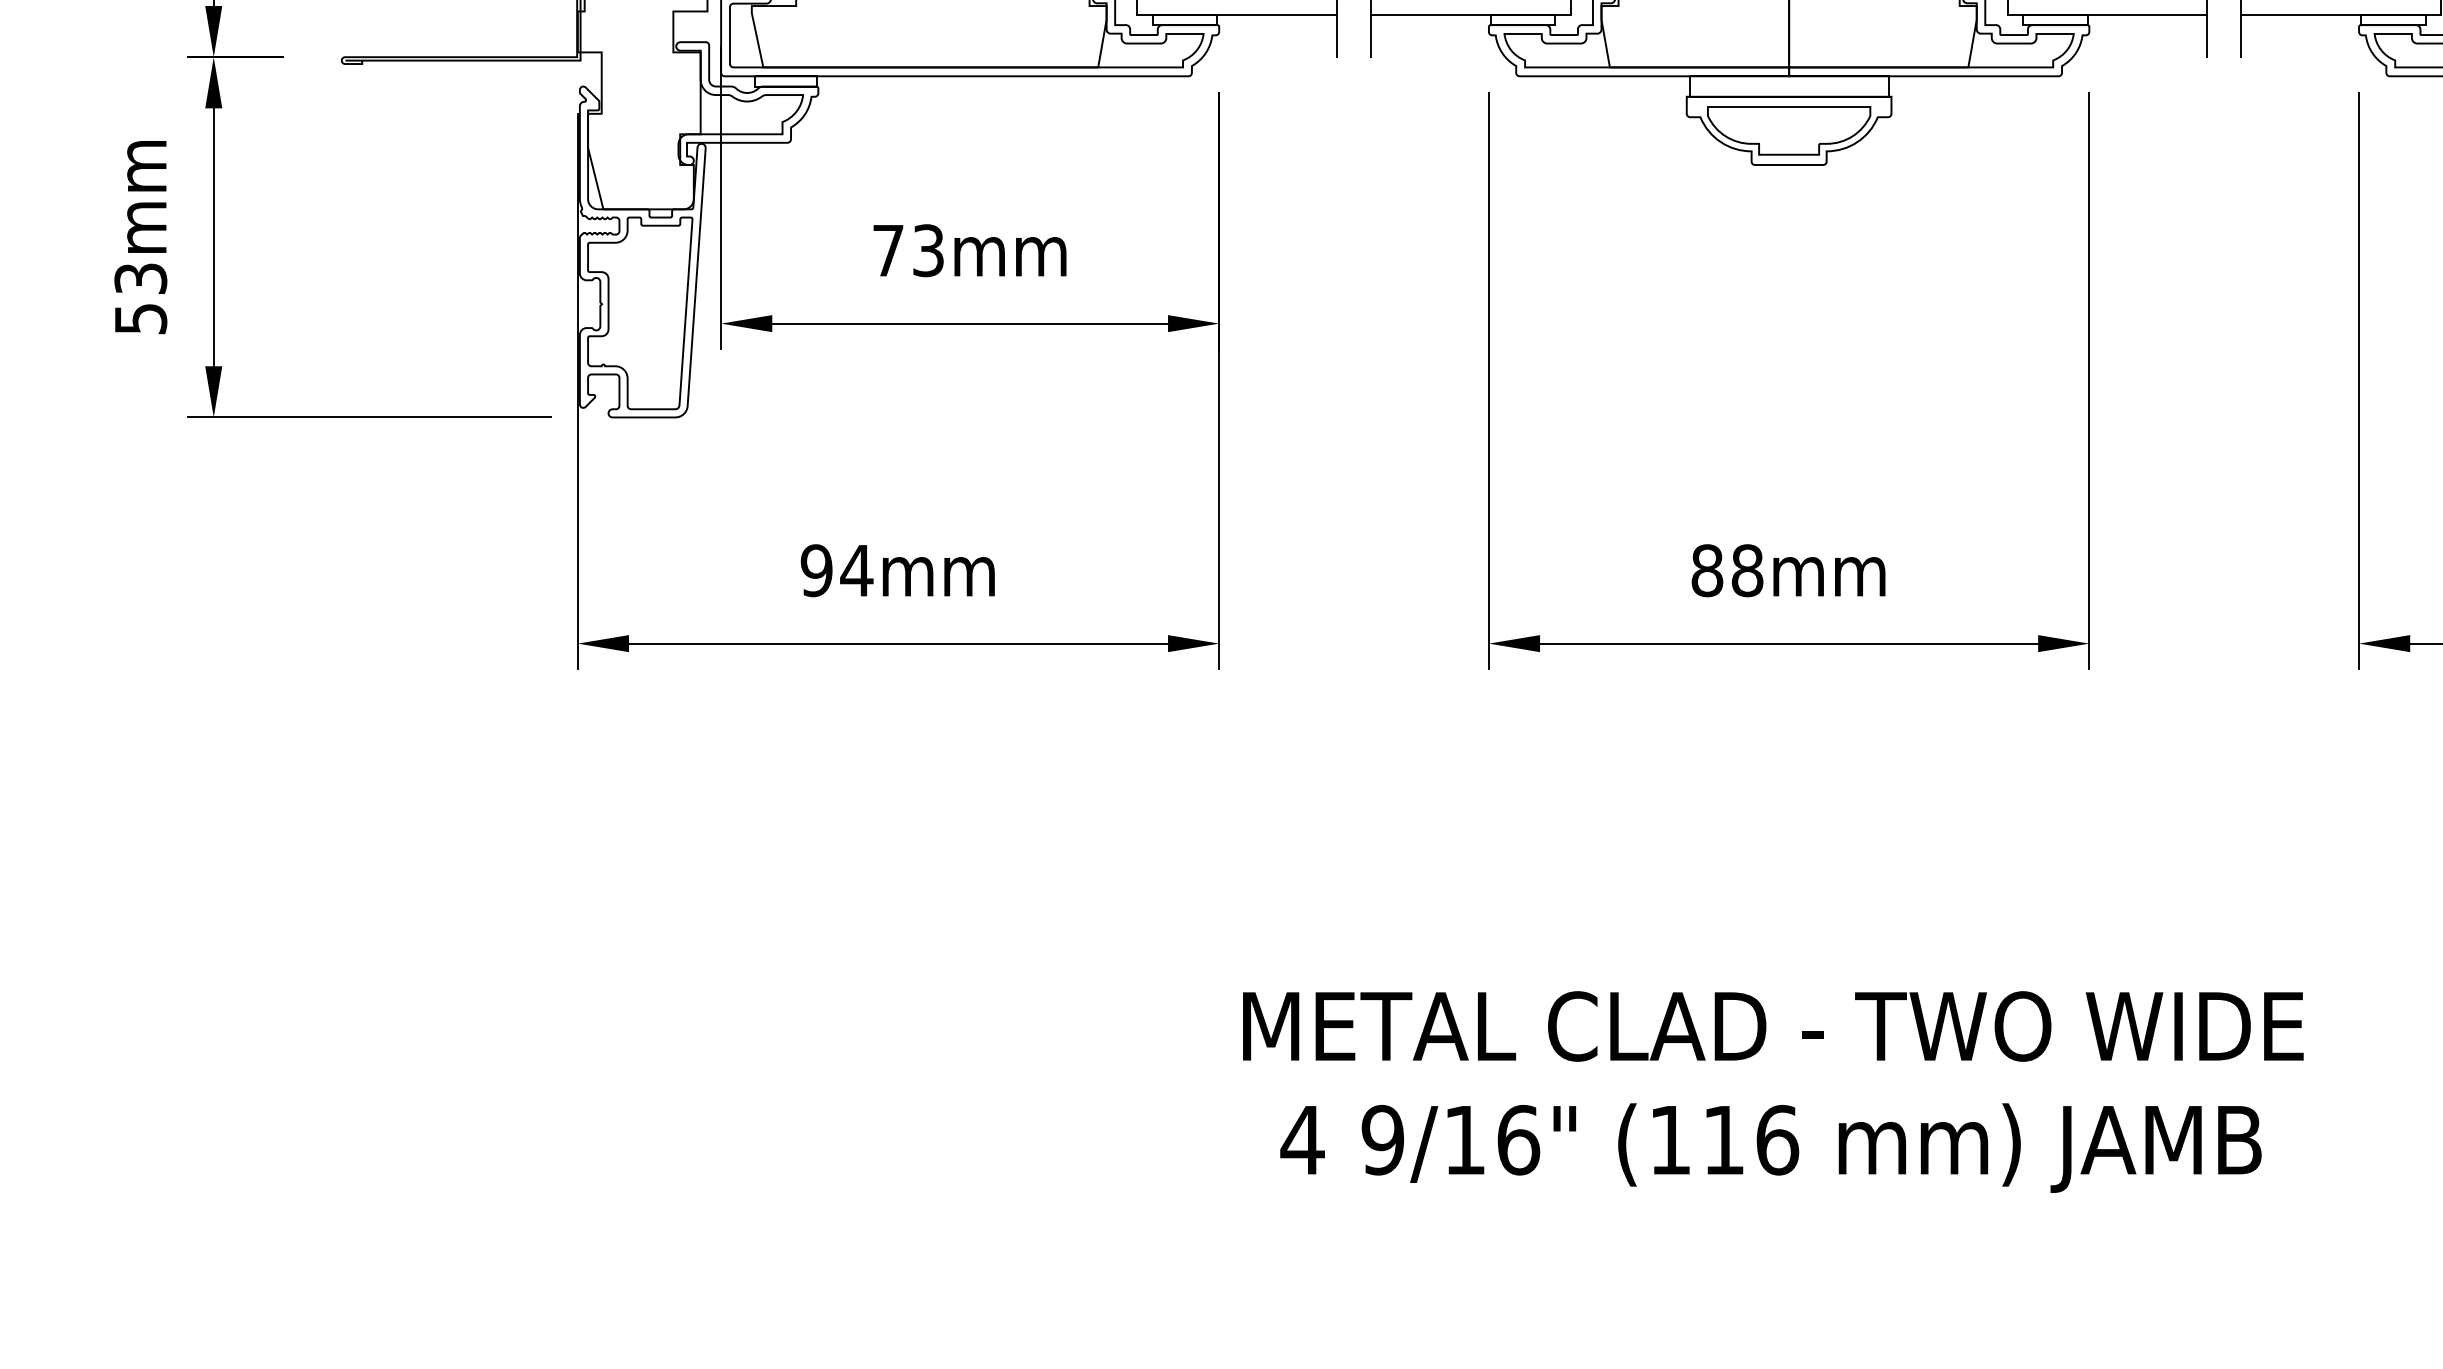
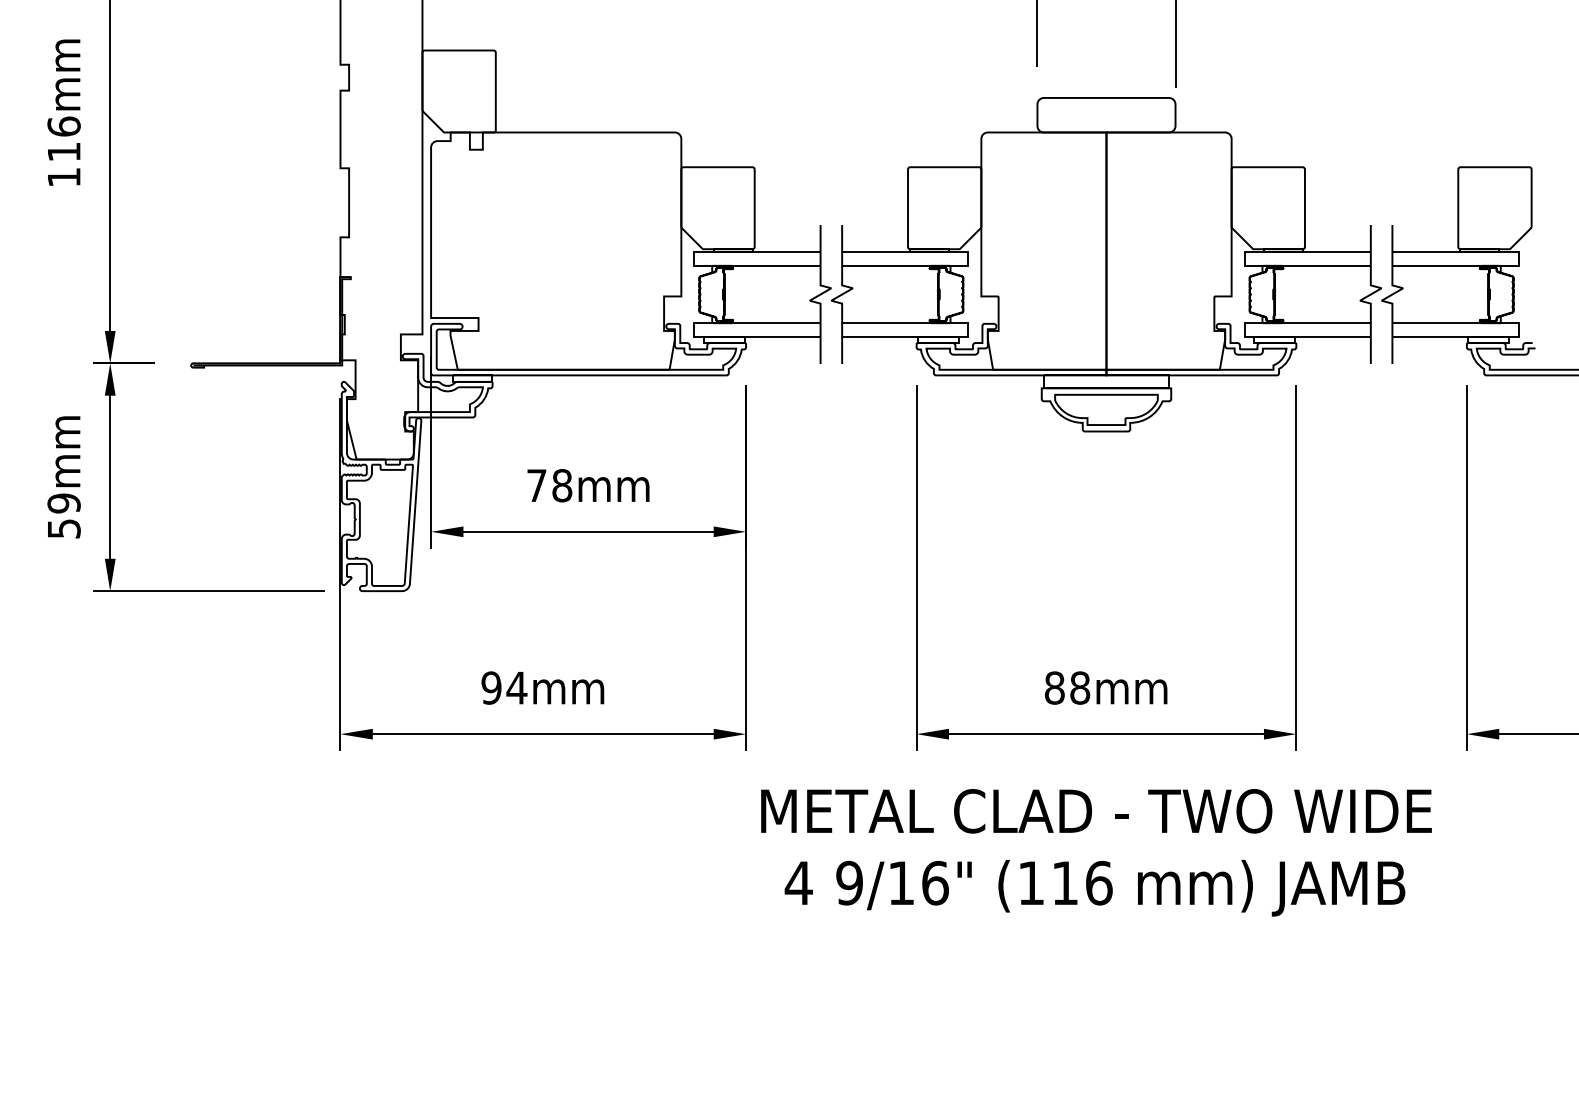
text: (928, 250) -> (562, 485), 73mm -> 78mm
text: (139, 278) -> (63, 503), 53mm -> 59mm
text: (1773, 1091) -> (1096, 852), moved

